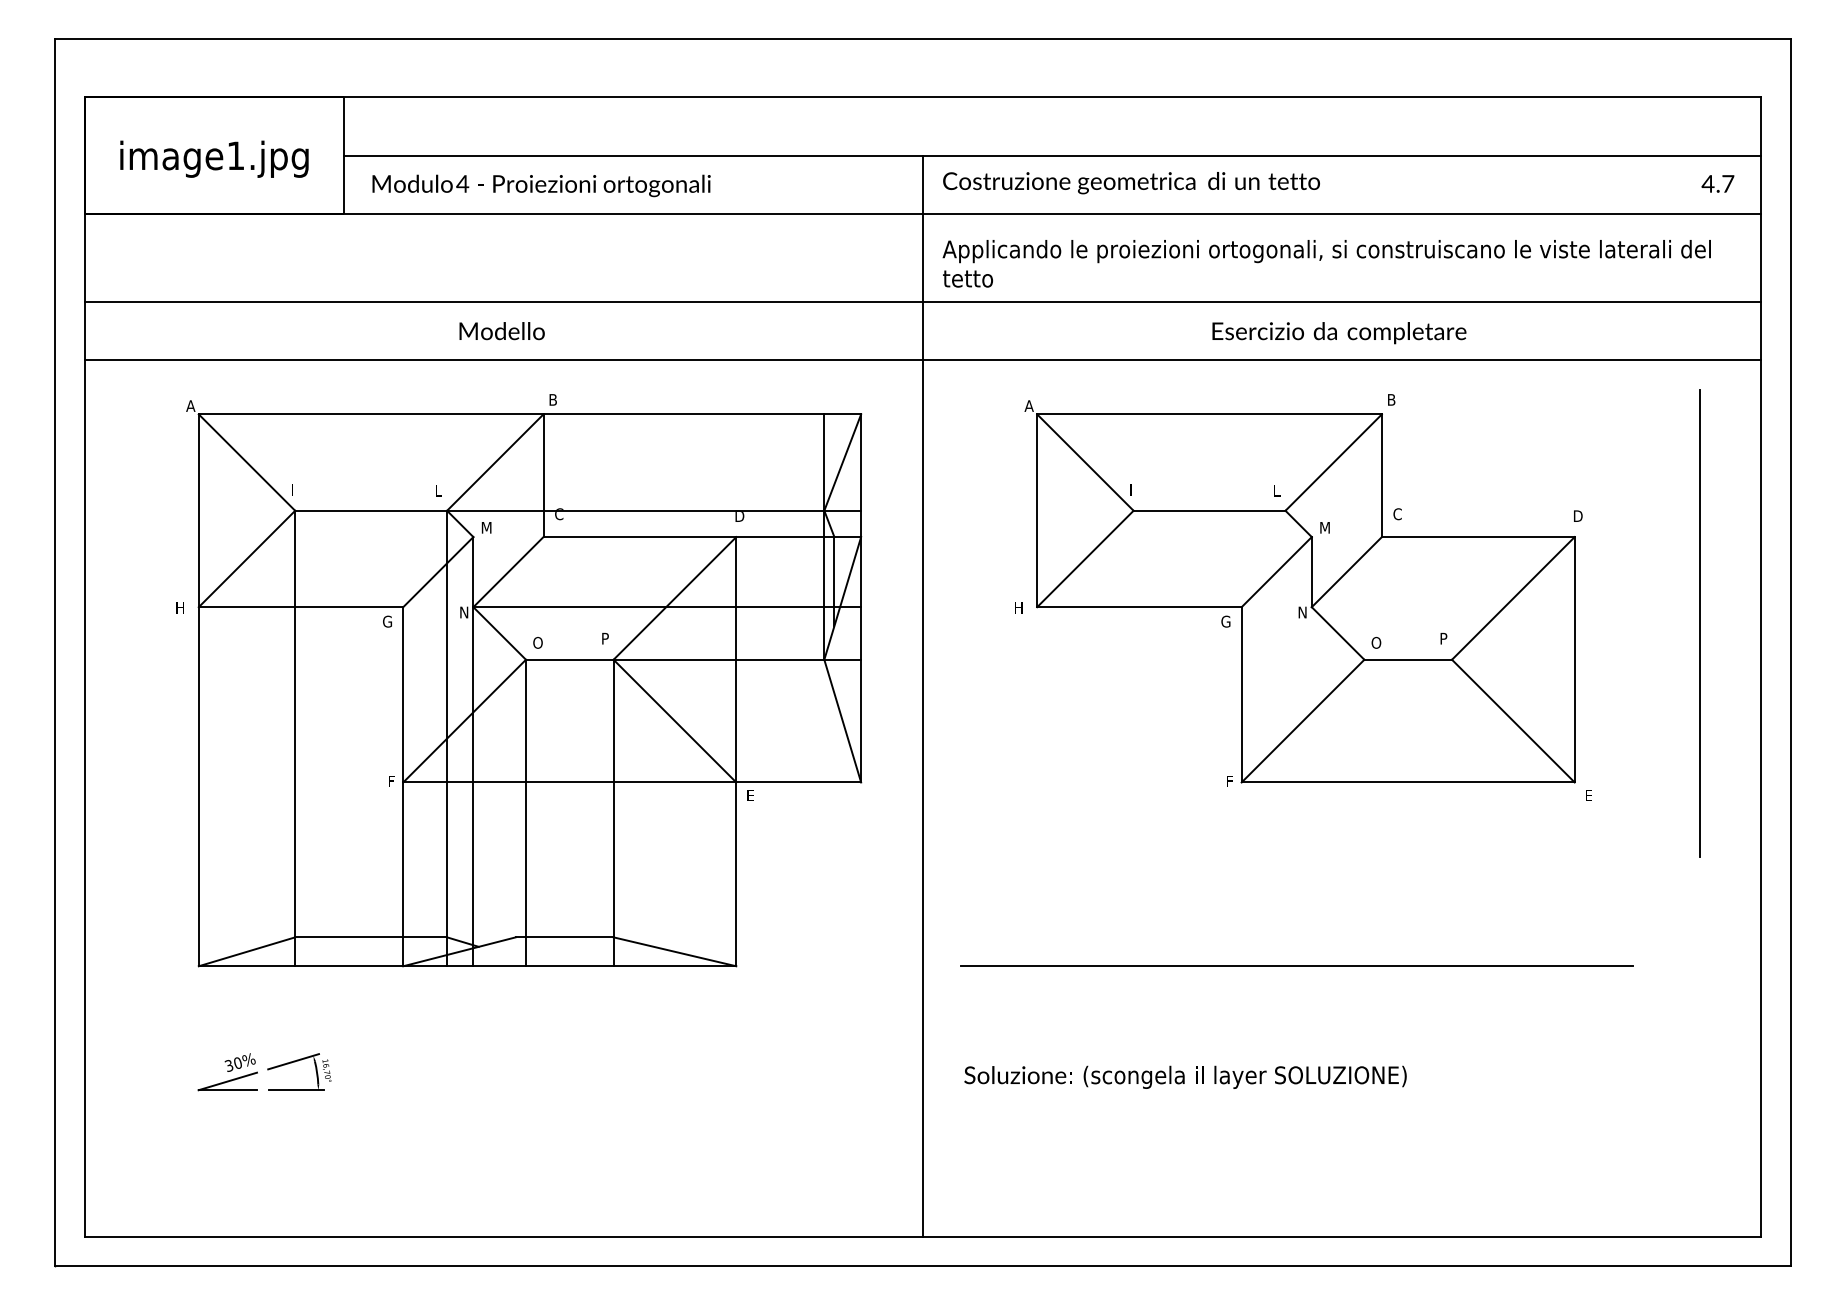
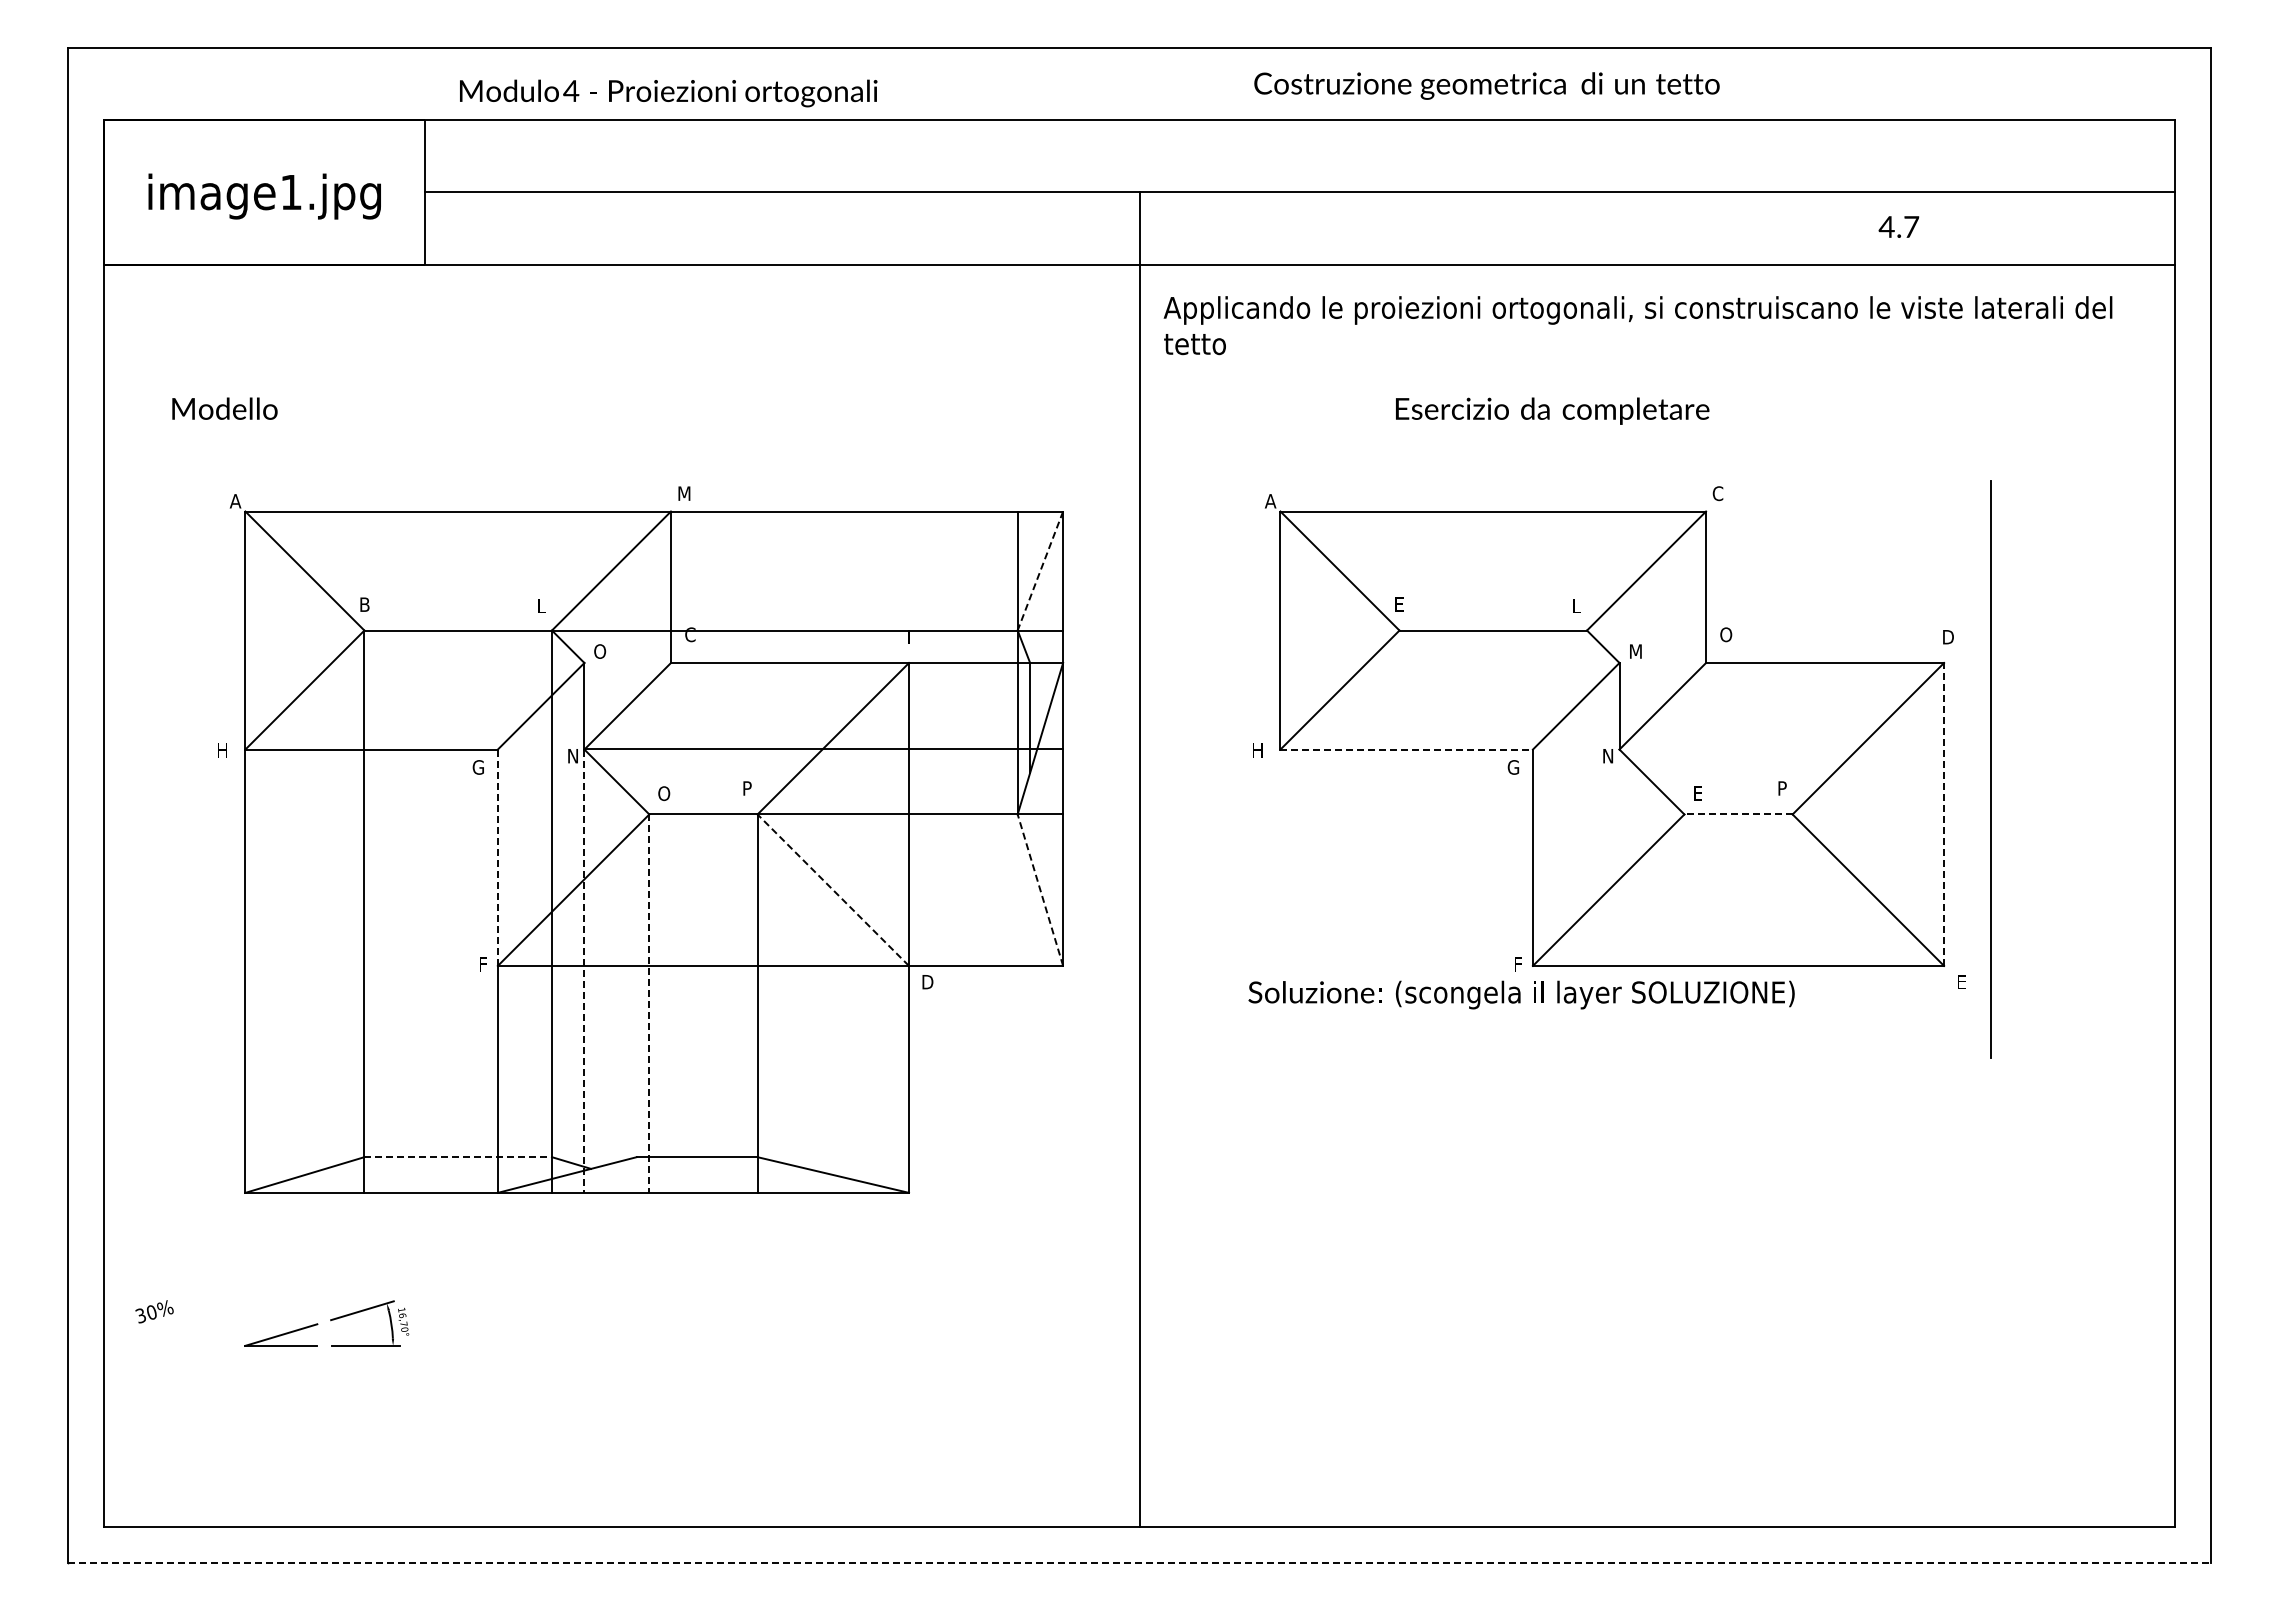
text: (1131, 182) -> (1486, 85), moved
text: (1717, 183) -> (1898, 226), moved
text: (541, 185) -> (668, 93), moved
line: (923, 301) -> (1139, 372), removed
text: (501, 330) -> (224, 408), moved
text: (1339, 332) -> (1552, 410), moved
line: (923, 360) -> (1139, 444), removed
text: (555, 399) -> (685, 493), B -> M
text: (1391, 399) -> (1717, 493), B -> C
line: (842, 462) -> (1040, 571), solid -> dashed
text: (295, 489) -> (364, 604), I -> B
text: (1134, 489) -> (1400, 604), I -> E
text: (1400, 513) -> (1729, 634), C -> O
text: (739, 517) -> (913, 638), D -> I
text: (486, 527) -> (600, 651), M -> O
line: (1140, 607) -> (1407, 749), solid -> dashed
line: (1698, 623) -> (1990, 769), moved
text: (1376, 642) -> (1699, 793), O -> E
line: (1575, 658) -> (1944, 813), solid -> dashed
line: (1408, 659) -> (1738, 814), solid -> dashed
line: (402, 694) -> (497, 857), solid -> dashed
line: (674, 720) -> (832, 889), solid -> dashed
line: (842, 720) -> (1040, 889), solid -> dashed
line: (473, 786) -> (584, 971), solid -> dashed
text: (751, 795) -> (927, 982), E -> D
line: (526, 813) -> (649, 1004), solid -> dashed
line: (371, 937) -> (458, 1157), solid -> dashed
line: (1296, 965) -> (1600, 1192), removed
text: (240, 1062) -> (154, 1311), moved
text: (1185, 1076) -> (1521, 994), moved
line: (923, 1265) -> (1139, 1562), solid -> dashed

